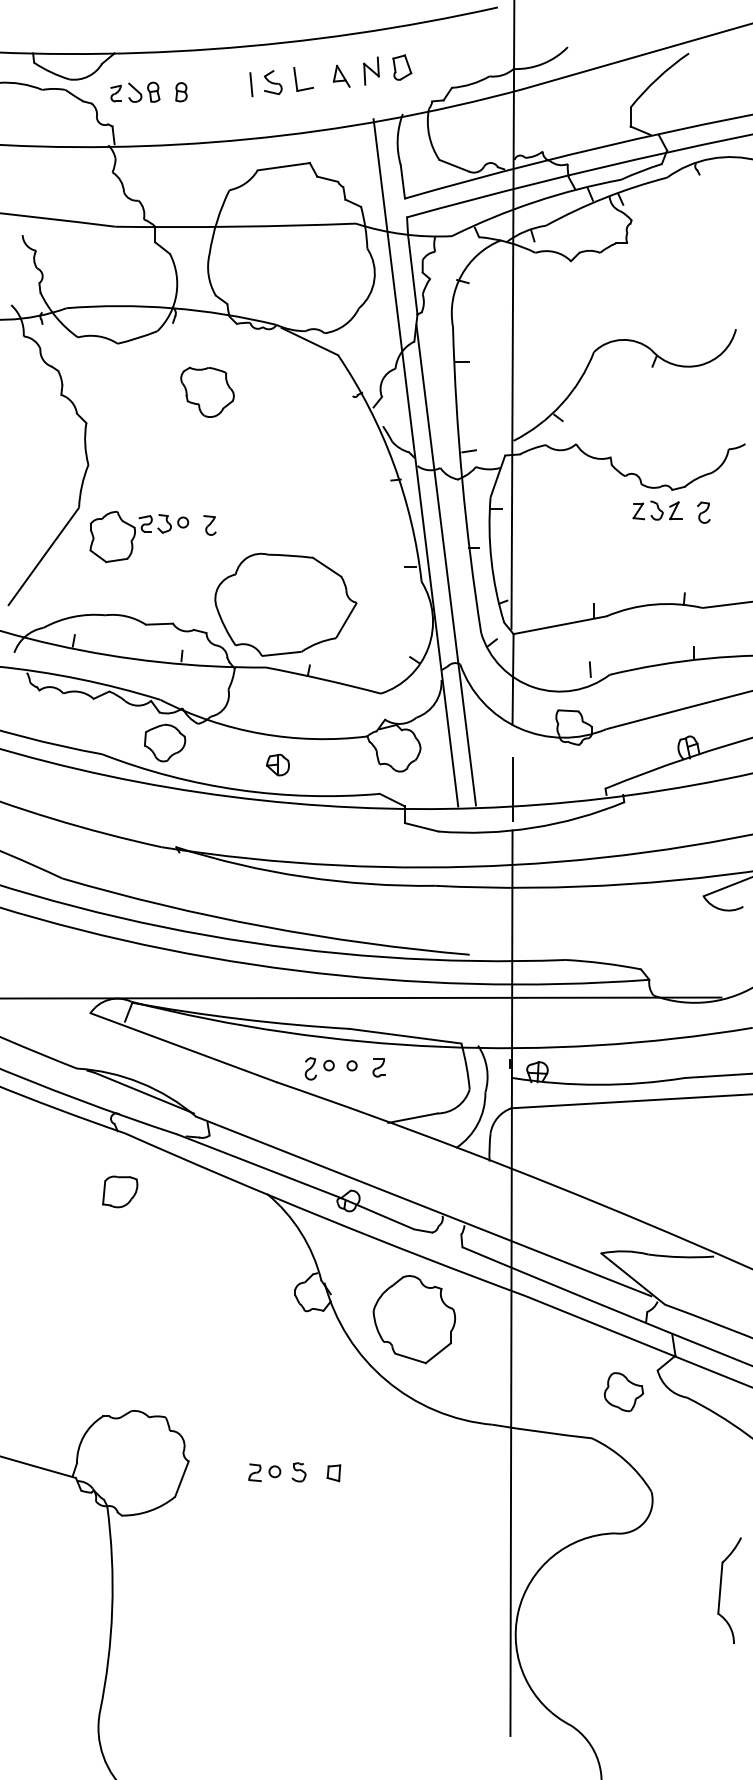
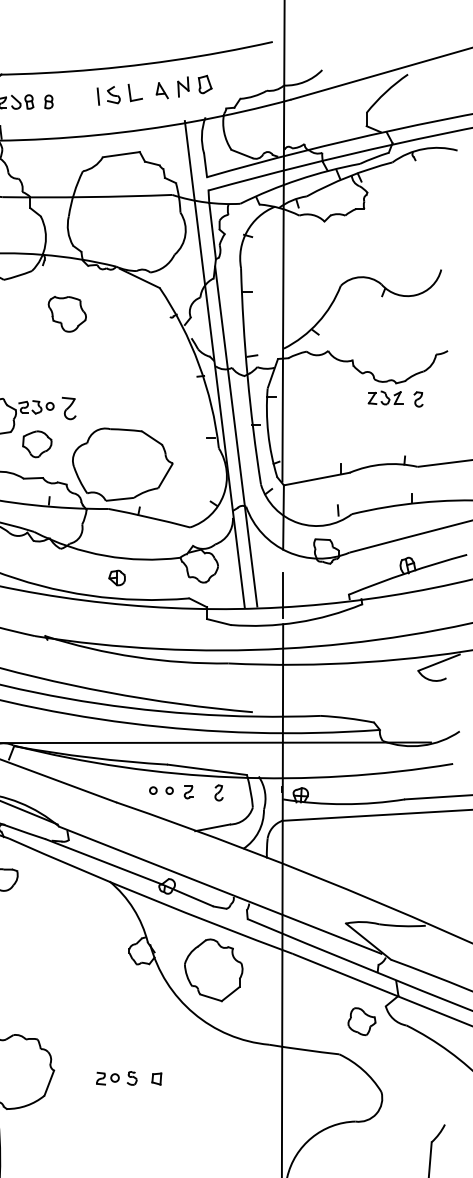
part: (209, 525) -> (68, 408), size x1.6
part: (165, 742) -> (37, 443), moved
part: (310, 1068) -> (218, 792), moved

